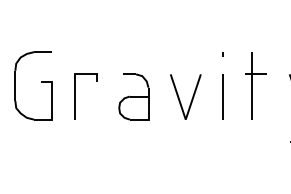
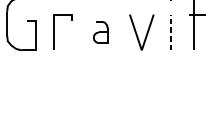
part: (133, 96) -> (100, 32), size x0.6
line: (223, 96) -> (171, 32), solid -> dashed

